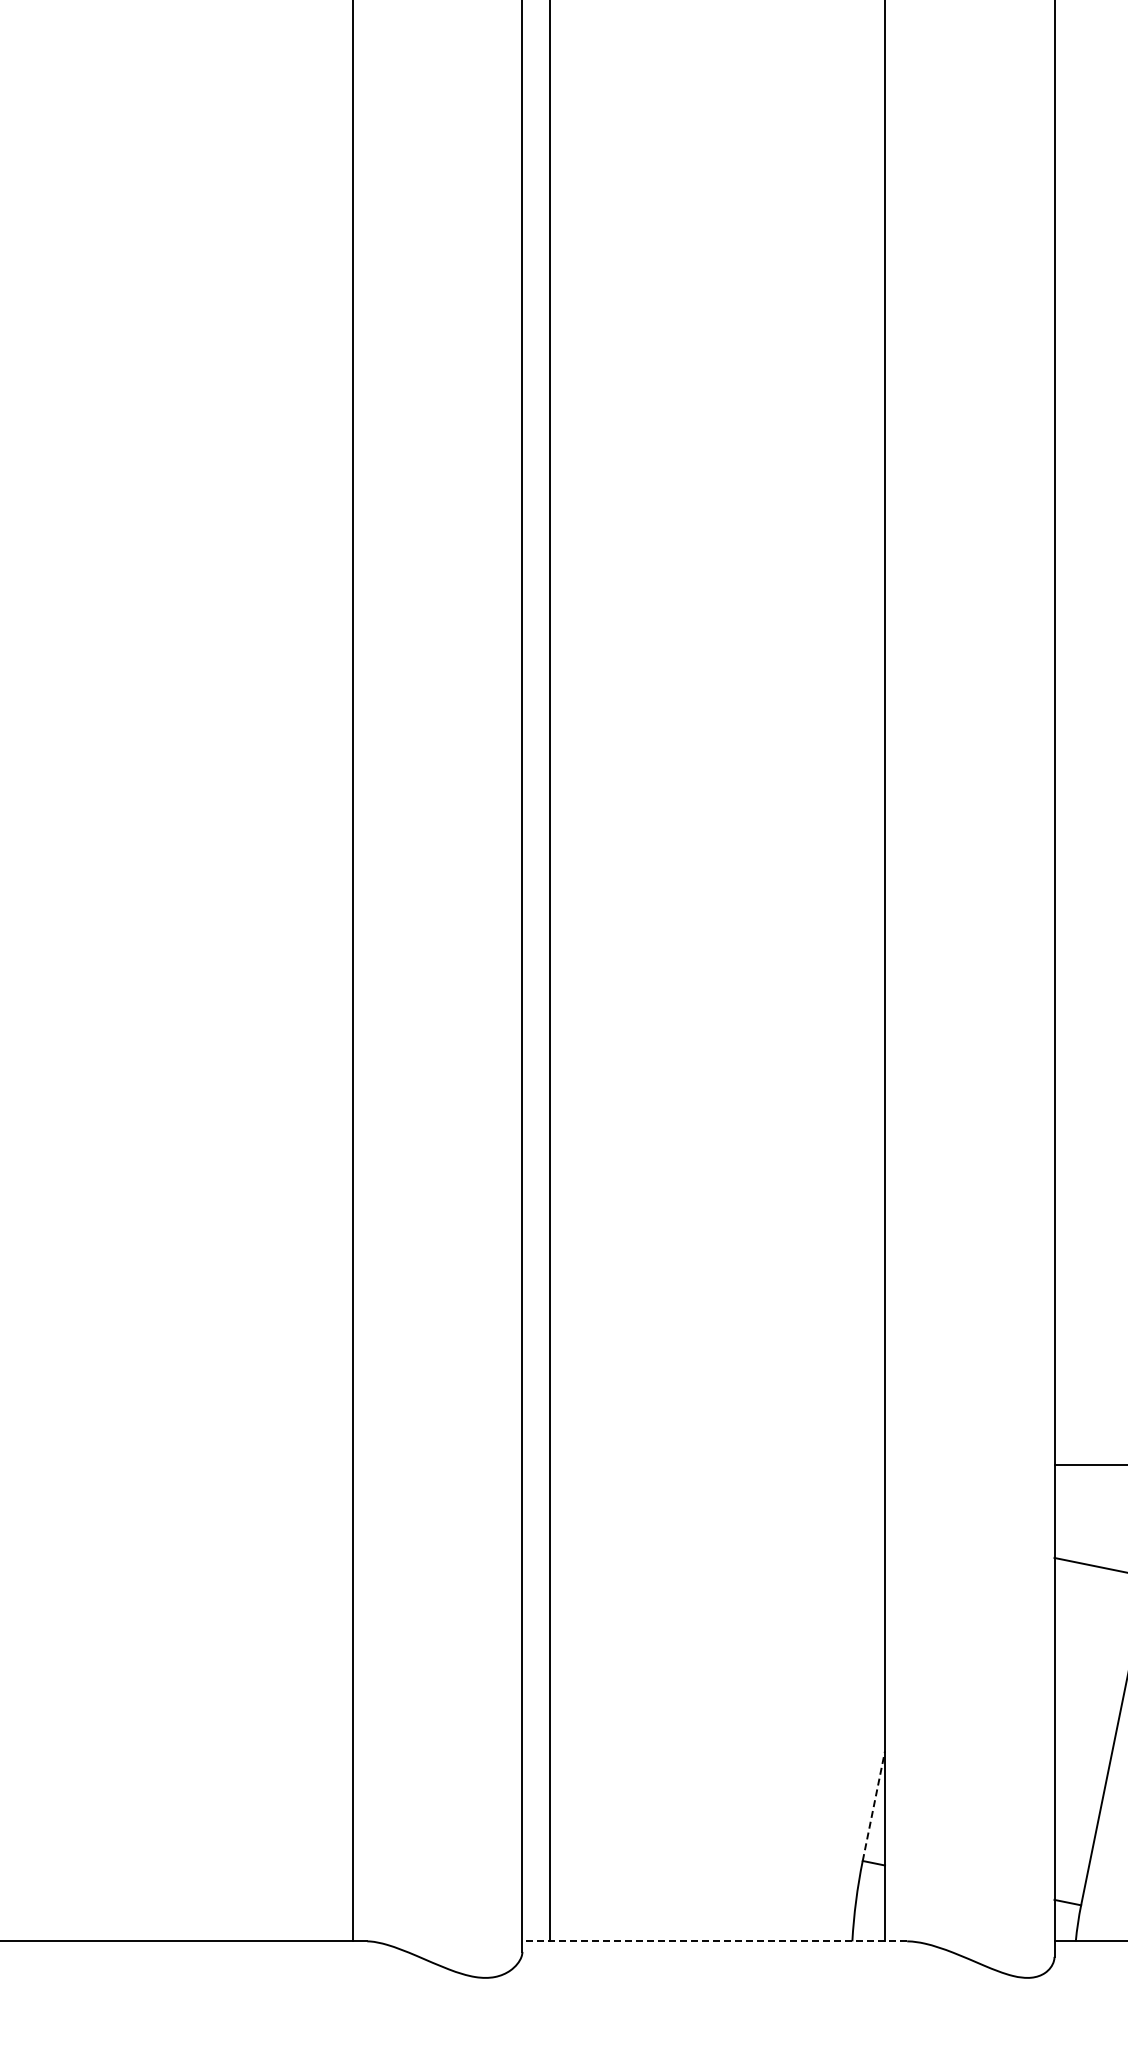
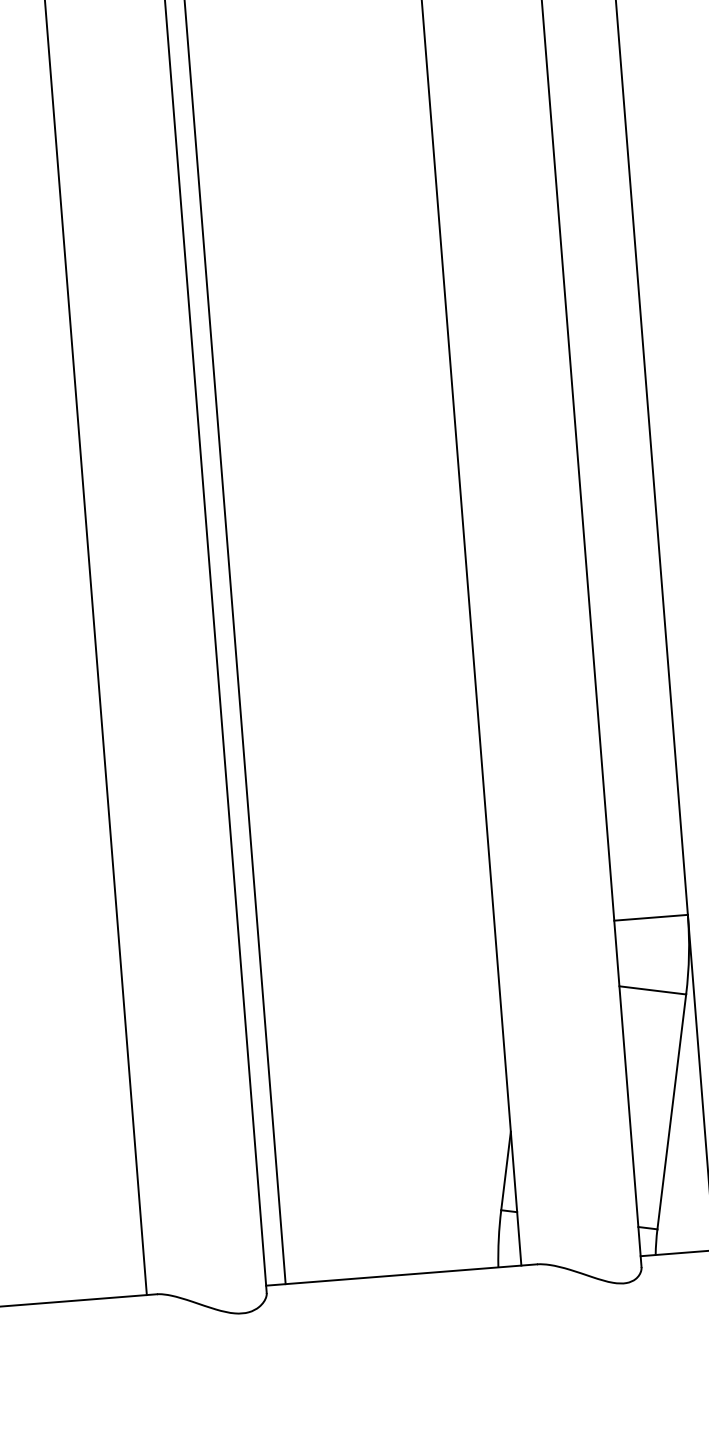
line: (873, 1805) -> (505, 1170), dashed -> solid
line: (714, 1941) -> (401, 1275), dashed -> solid

